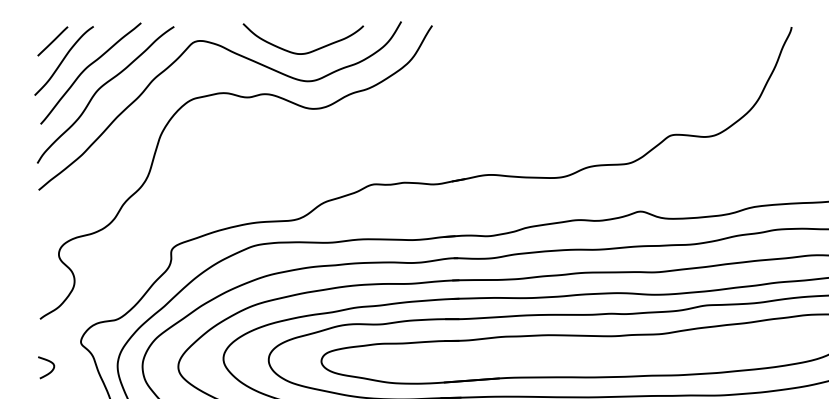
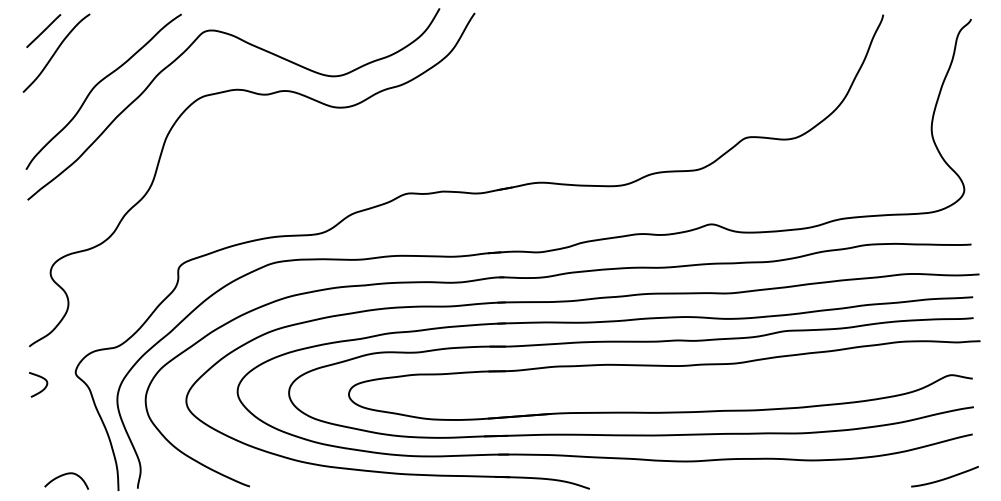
curve: (306, 52) -> (331, 43), removed
curve: (86, 69) -> (82, 62), removed
curve: (48, 372) -> (40, 390), moved

